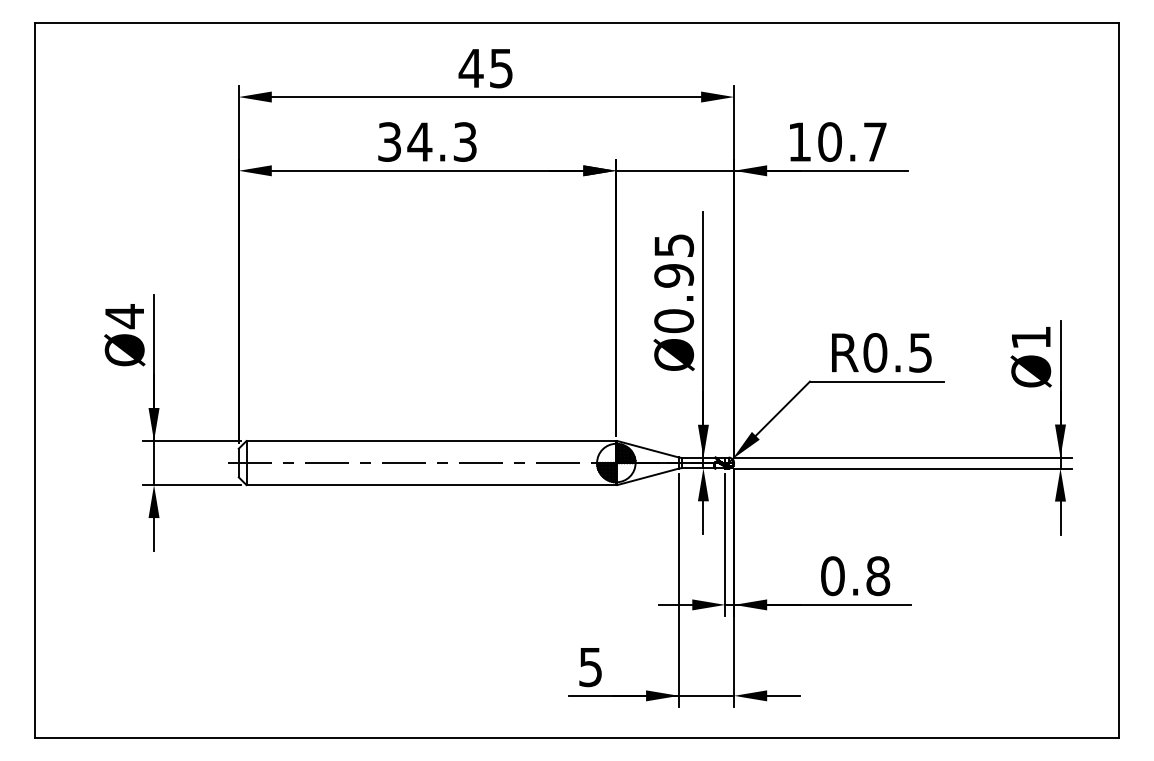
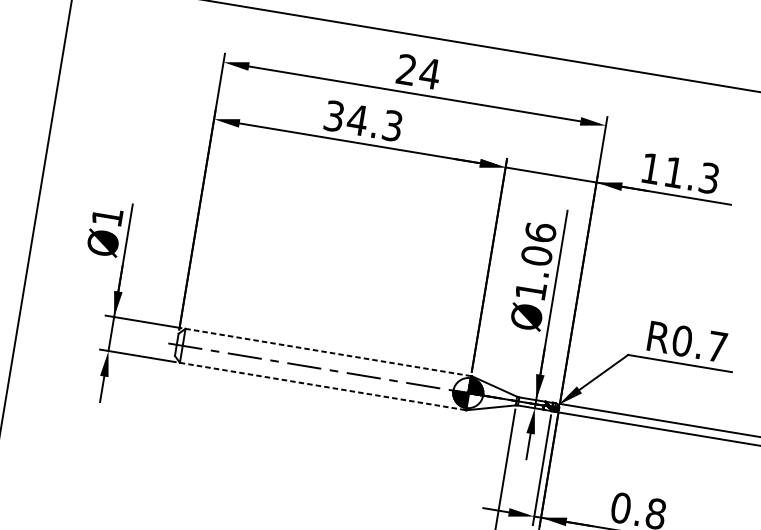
text: (485, 68) -> (417, 71), 45 -> 24
text: (852, 141) -> (691, 175), 10.7 -> 11.3
text: (674, 283) -> (536, 261), Ø0.95 -> Ø1.06
text: (124, 316) -> (107, 217), Ø4 -> Ø1
text: (920, 352) -> (717, 346), R0.5 -> R0.7
line: (431, 441) -> (328, 352), solid -> dashed
line: (431, 485) -> (322, 386), solid -> dashed

